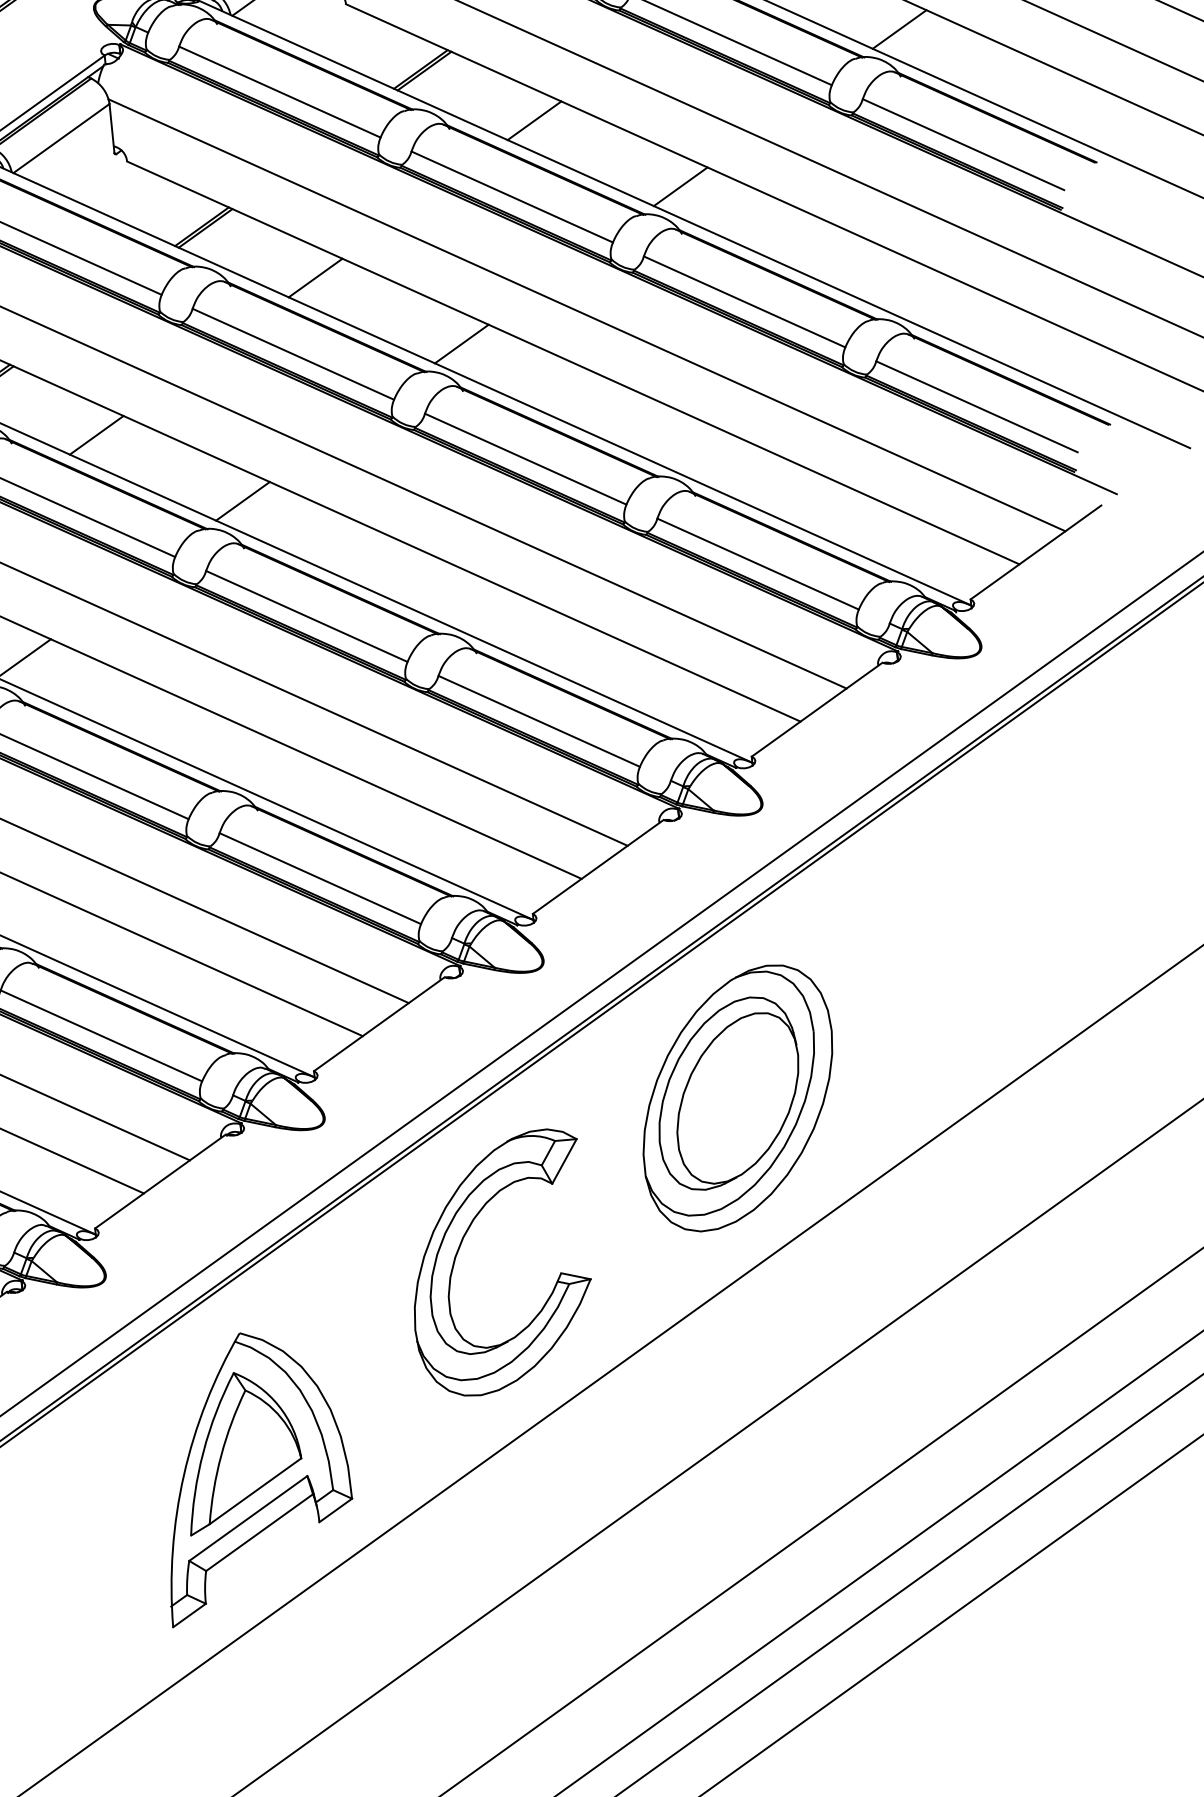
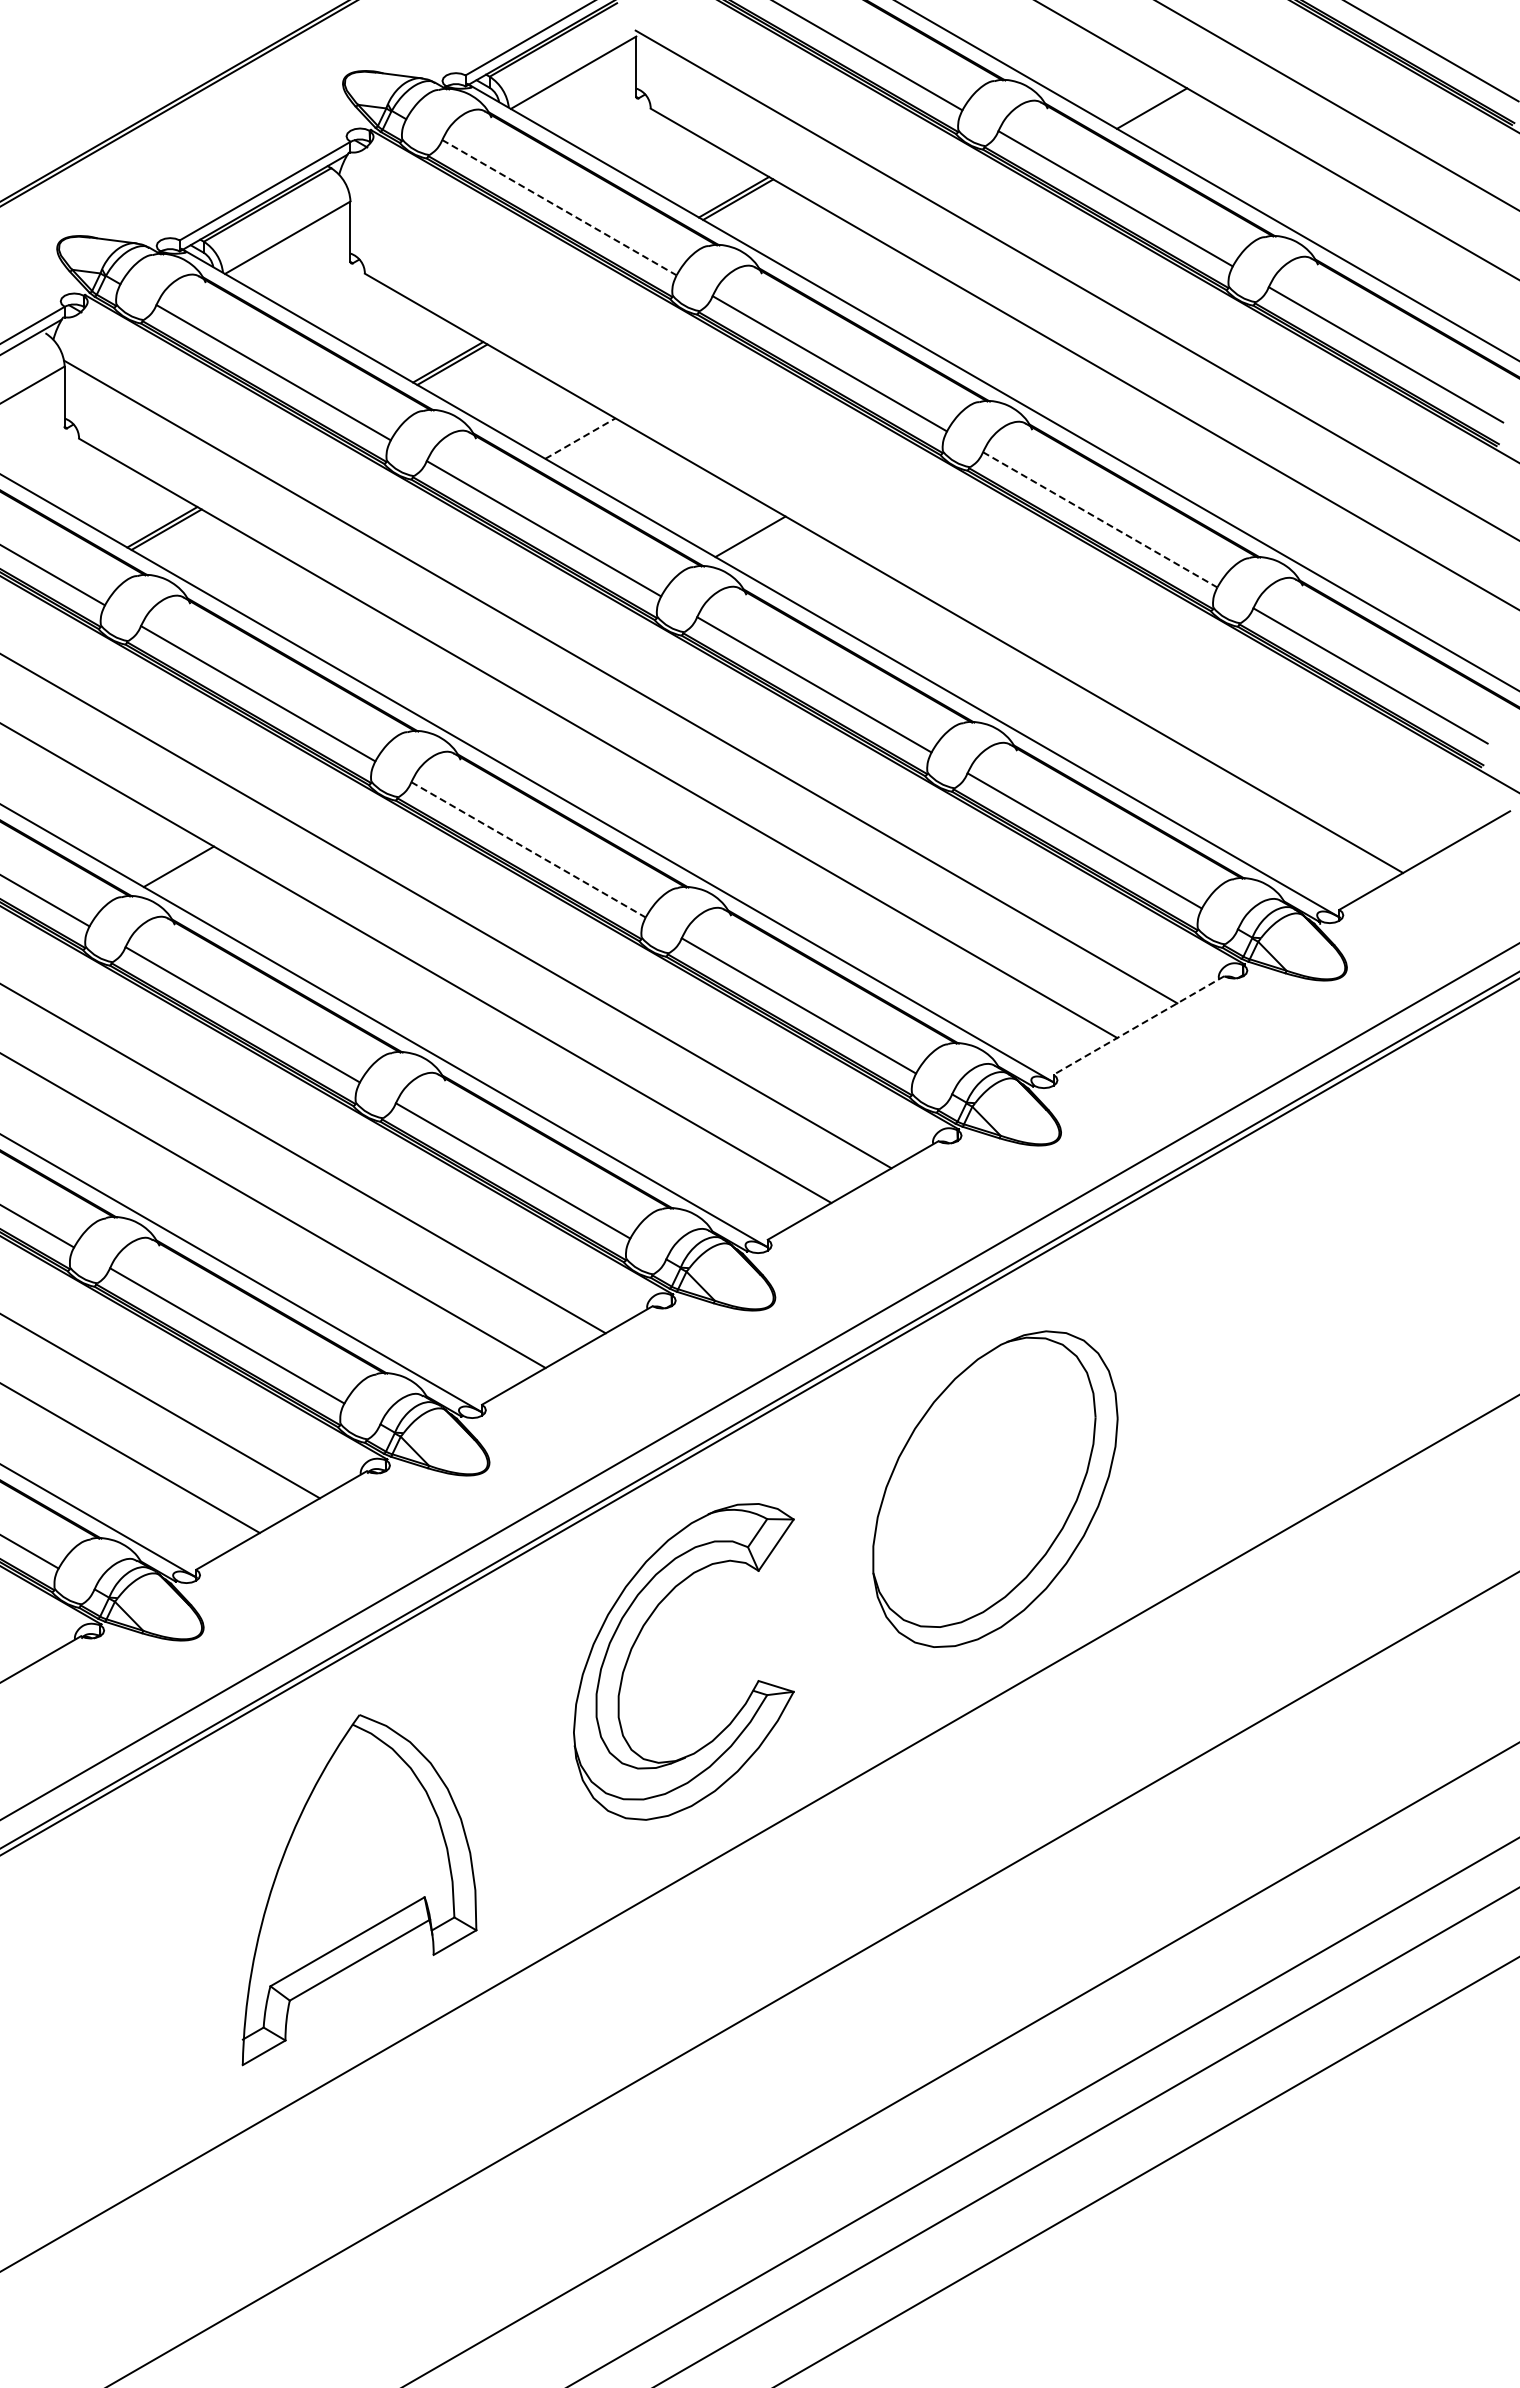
line: (899, 29) -> (1322, 206), removed
line: (279, 91) -> (559, 207), solid -> dashed
line: (534, 120) -> (866, 273), removed
line: (680, 186) -> (1036, 371), removed
line: (315, 277) -> (580, 438), solid -> dashed
line: (744, 302) -> (1100, 520), solid -> dashed
line: (586, 314) -> (906, 516), removed
line: (96, 435) -> (294, 603), removed
line: (242, 501) -> (464, 701), removed
line: (306, 616) -> (528, 850), solid -> dashed
line: (816, 709) -> (1138, 1025), solid -> dashed
part: (727, 1093) -> (983, 1482), removed
part: (241, 1450) -> (347, 1858), removed

